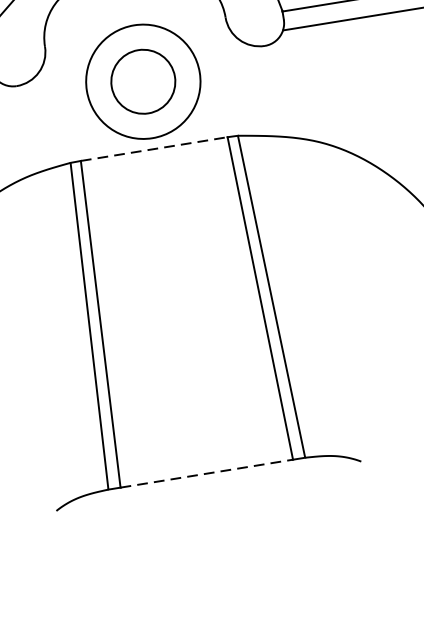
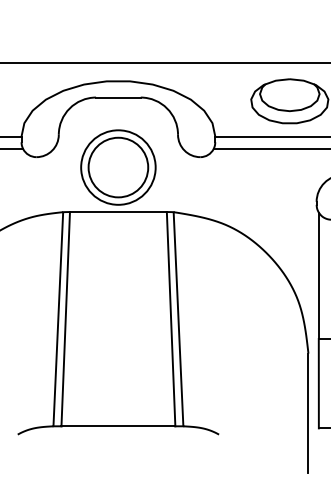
circle: (143, 81) -> (118, 167), size x1.43
line: (154, 149) -> (118, 212), dashed -> solid
line: (206, 473) -> (118, 426), dashed -> solid

